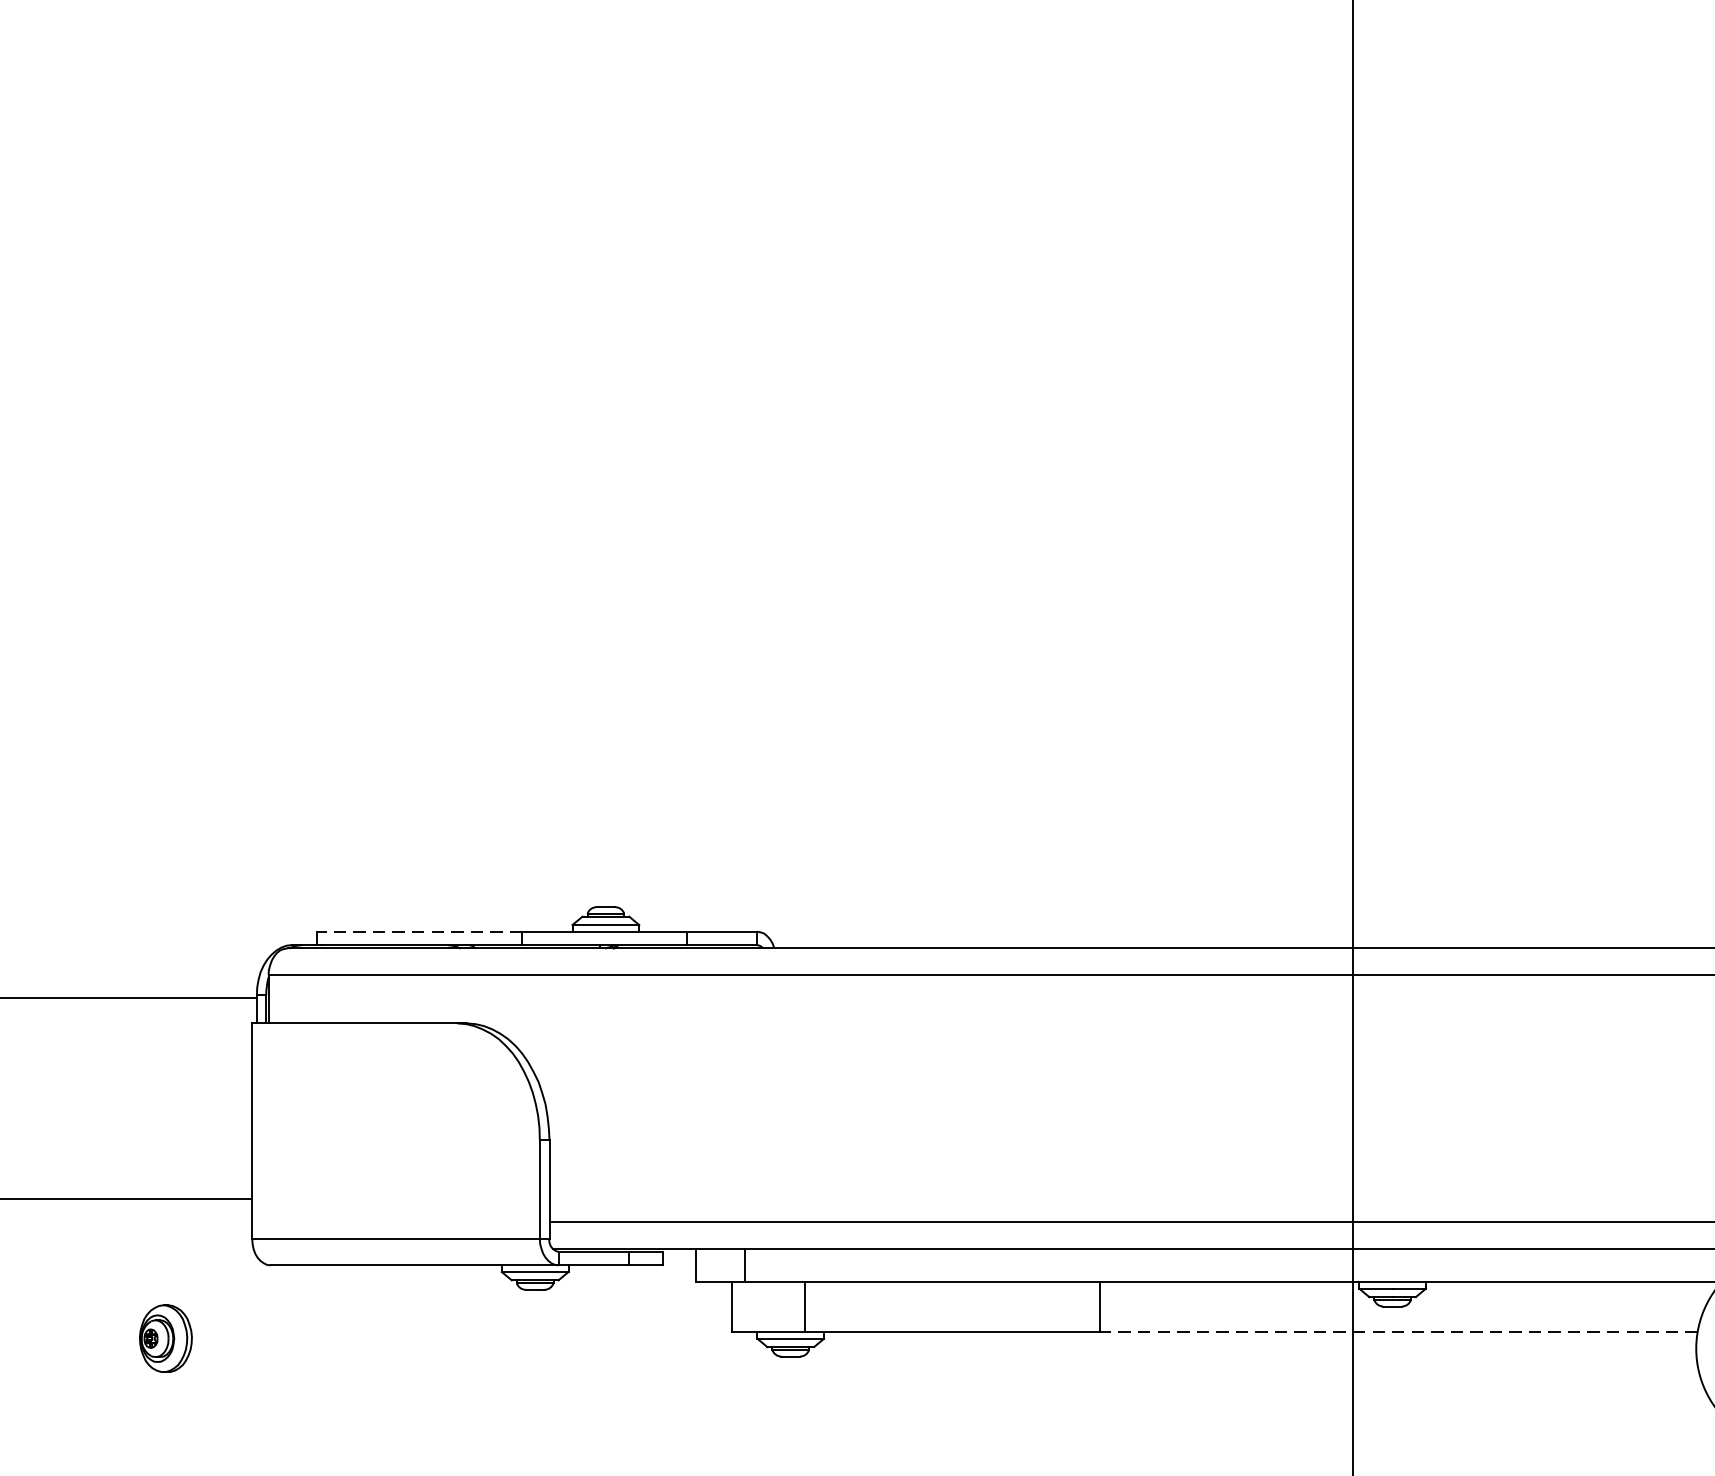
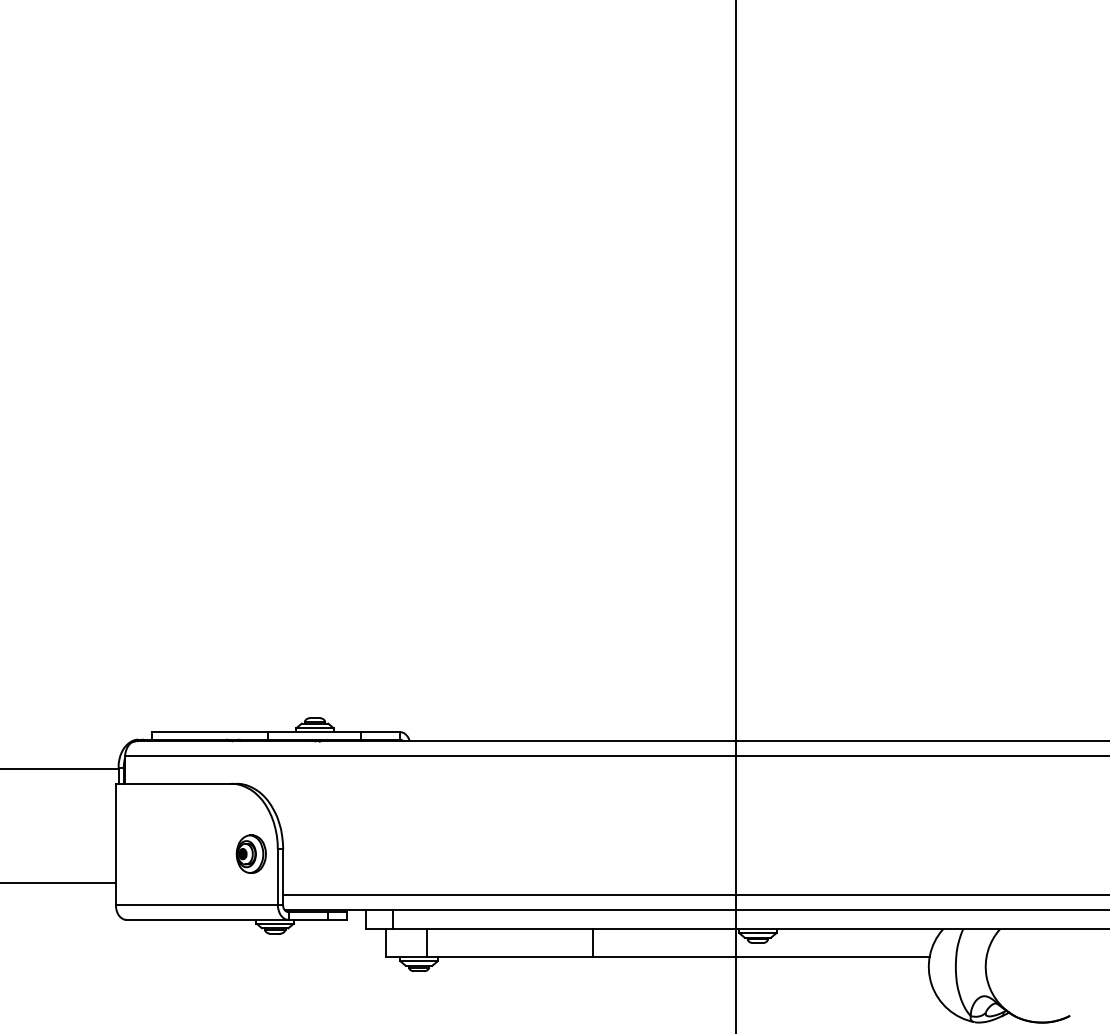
line: (420, 932) -> (210, 732), dashed -> solid
line: (1397, 1332) -> (760, 957), dashed -> solid
part: (164, 1337) -> (250, 853), moved

